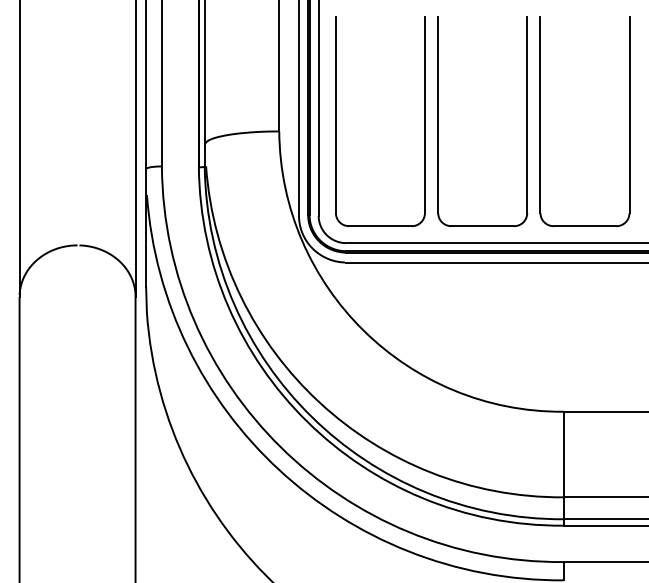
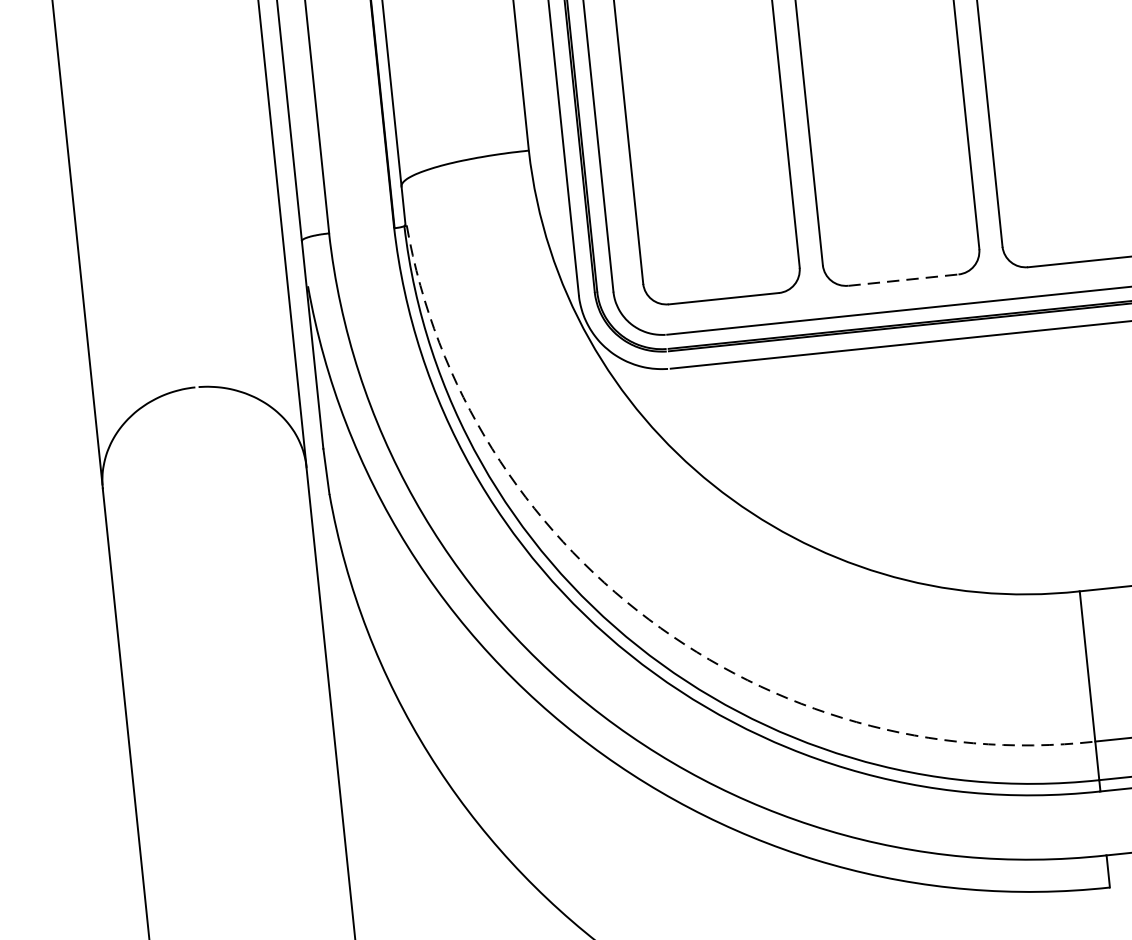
line: (483, 226) -> (904, 280), solid -> dashed
arc: (319, 402) -> (648, 619), solid -> dashed

